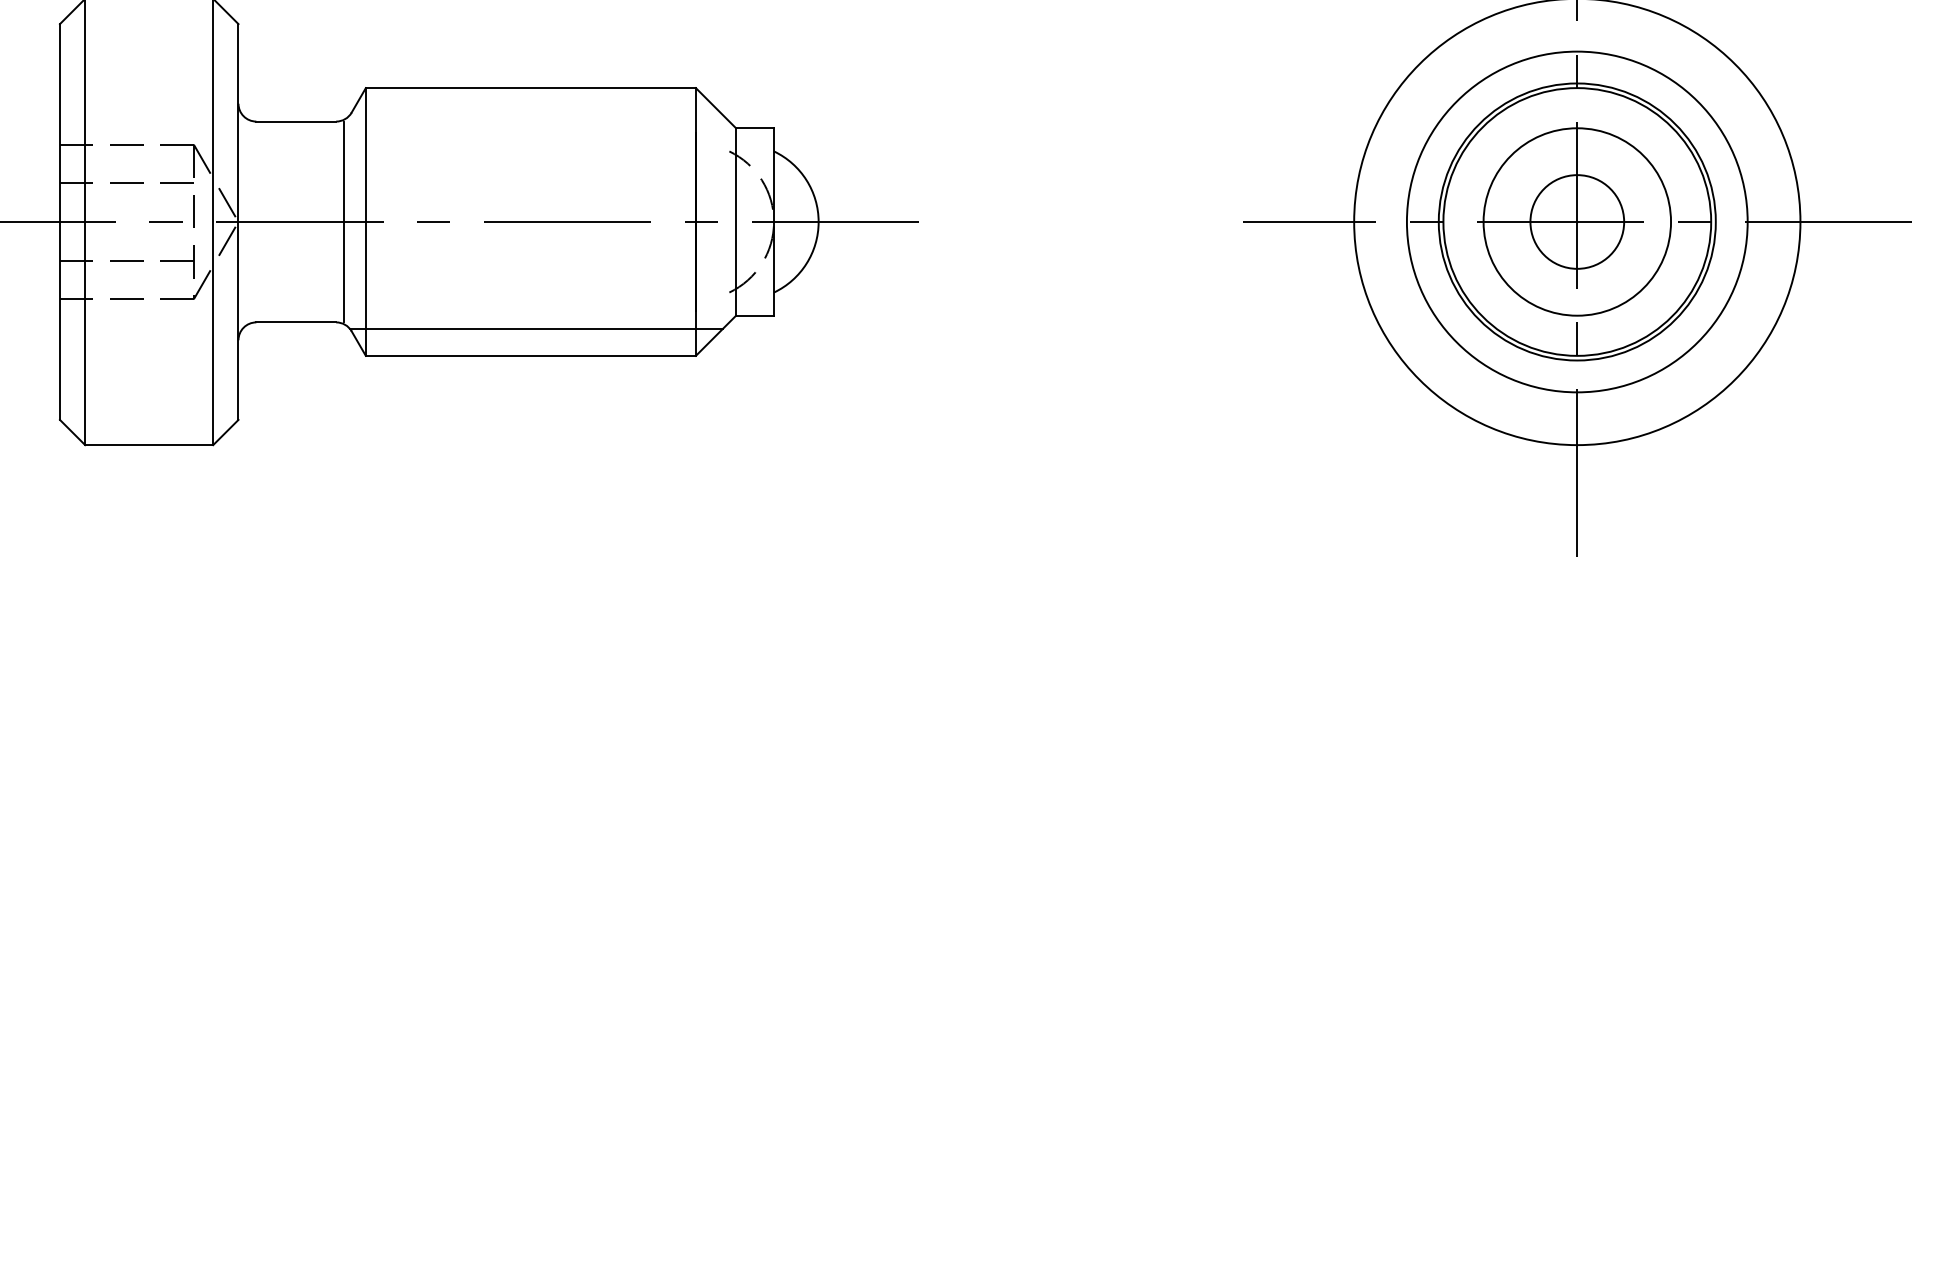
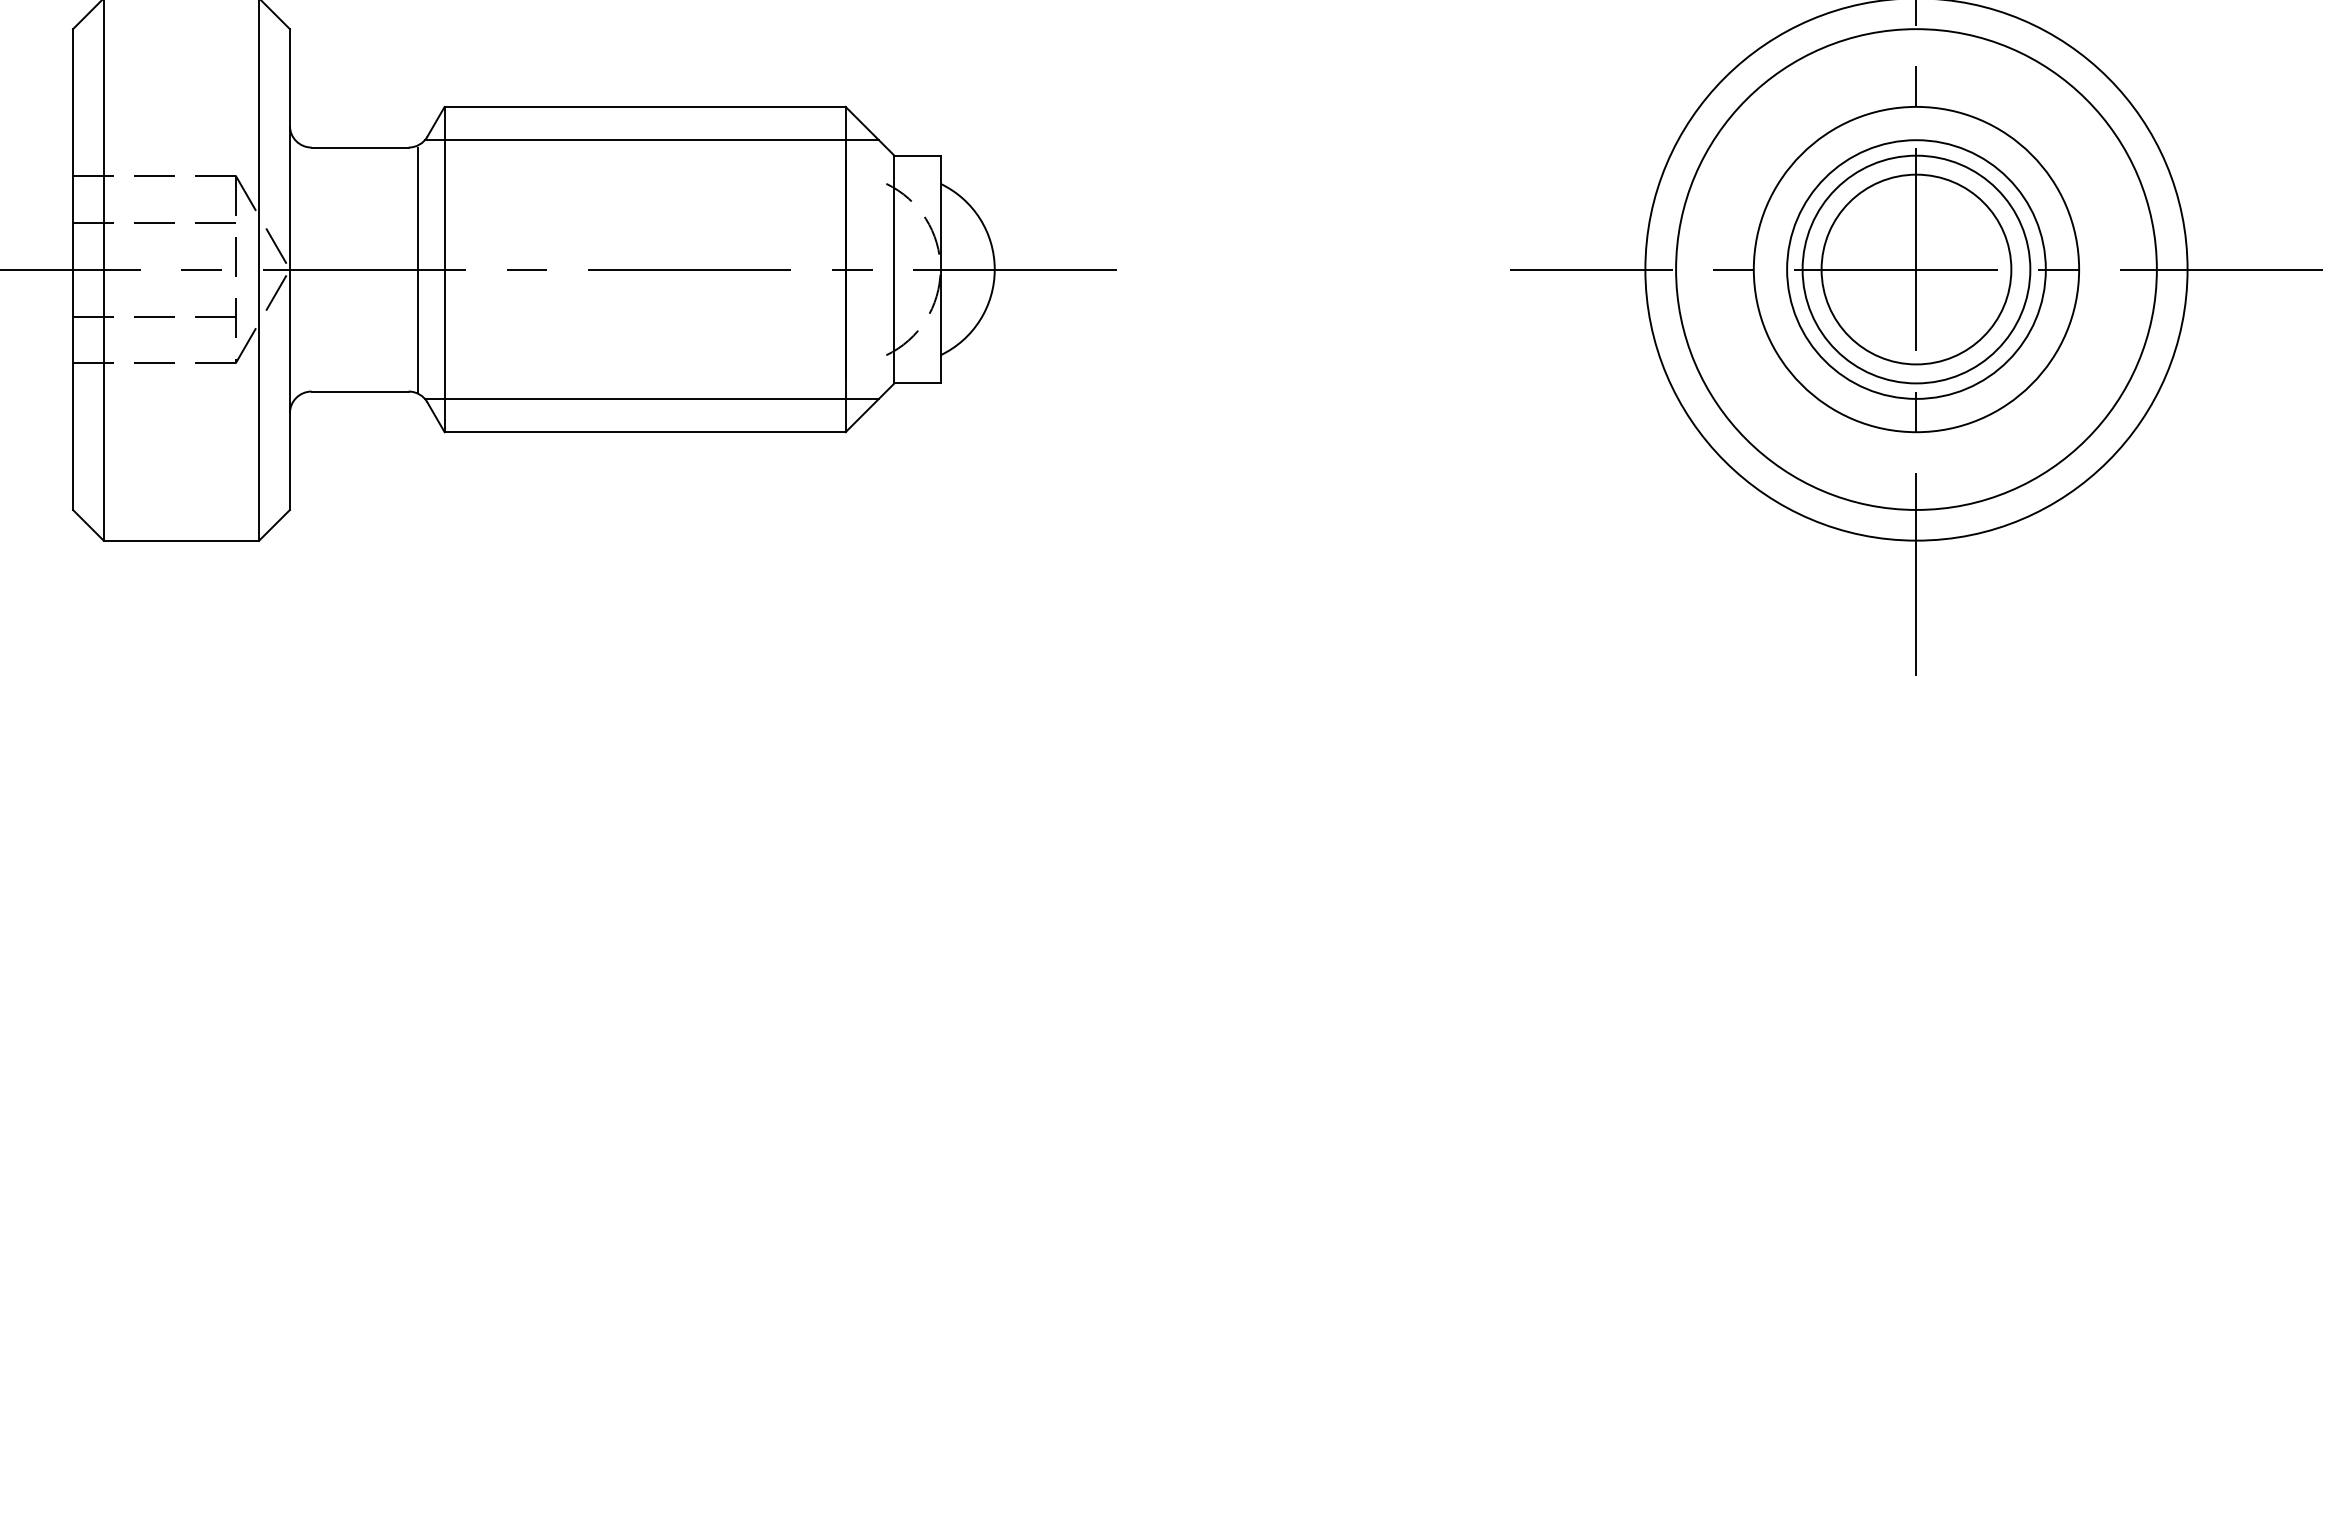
line: (536, 115) -> (651, 140), added
circle: (1577, 221) -> (1916, 269), size x0.62
circle: (1577, 221) -> (1916, 269), size x1.43
circle: (1577, 221) -> (1916, 269), size x1.67

